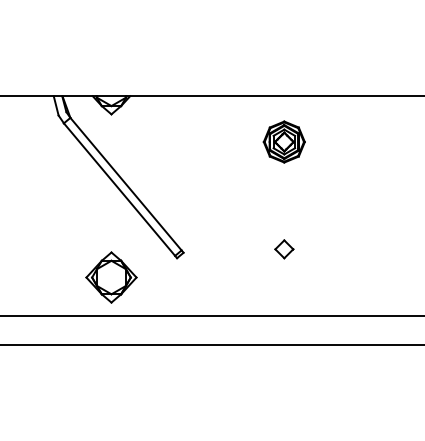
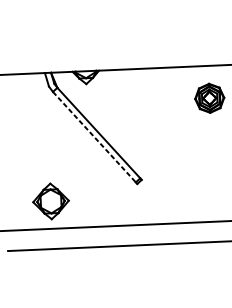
line: (119, 189) -> (94, 137), solid -> dashed
part: (284, 249) -> (213, 174), removed
part: (111, 277) -> (51, 201), moved

